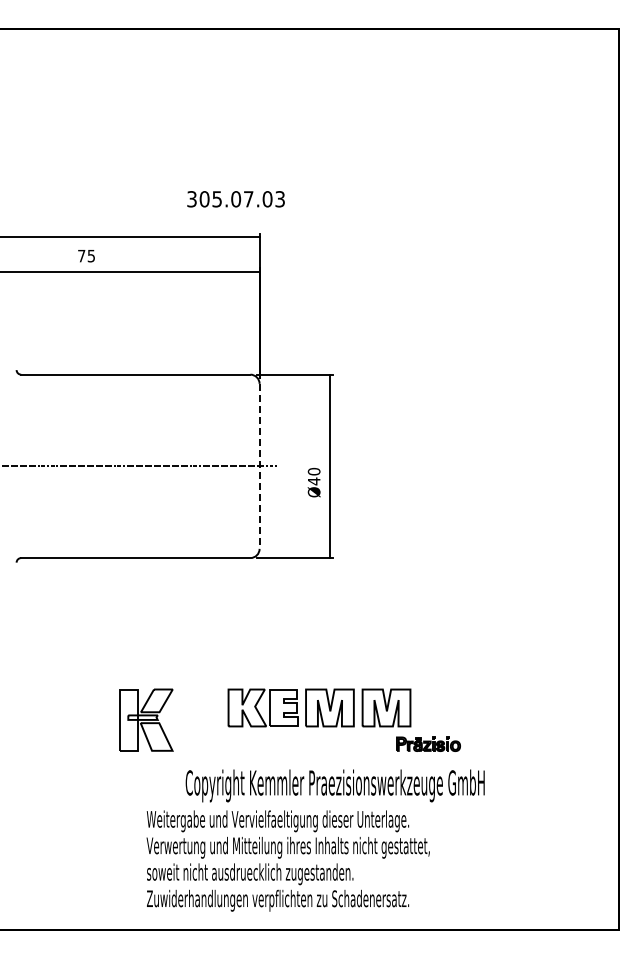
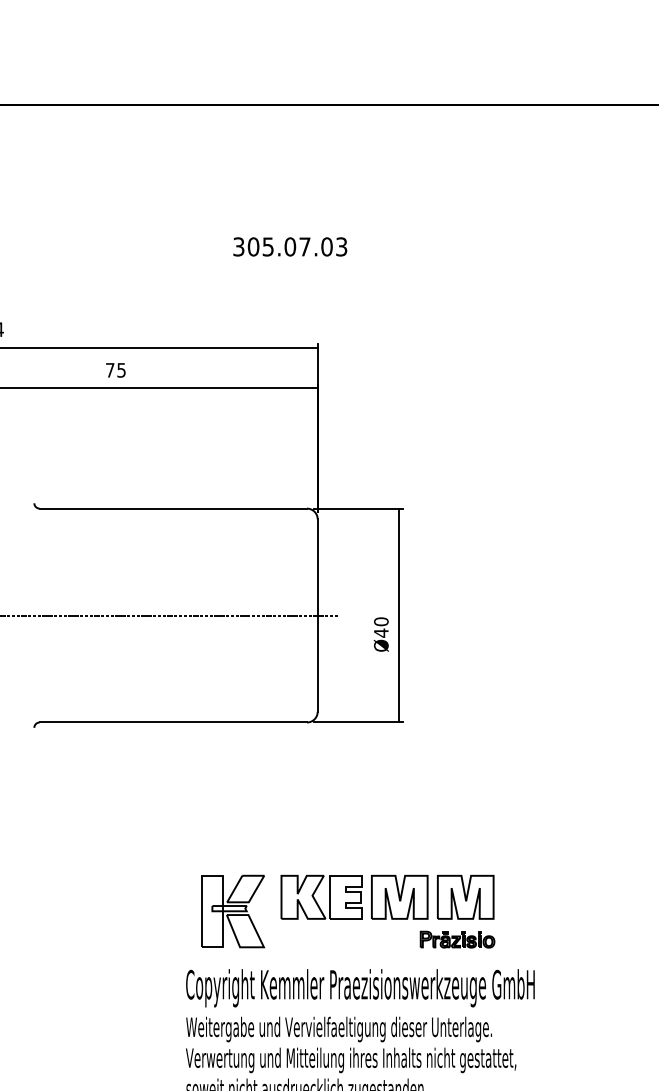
text: (235, 199) -> (289, 247), moved
line: (259, 466) -> (317, 615), dashed -> solid
part: (146, 719) -> (233, 910), moved
part: (428, 743) -> (457, 938), moved
text: (334, 785) -> (359, 987), moved

